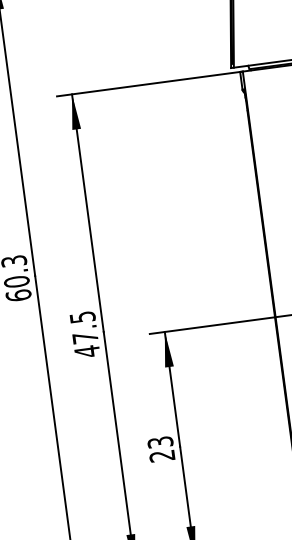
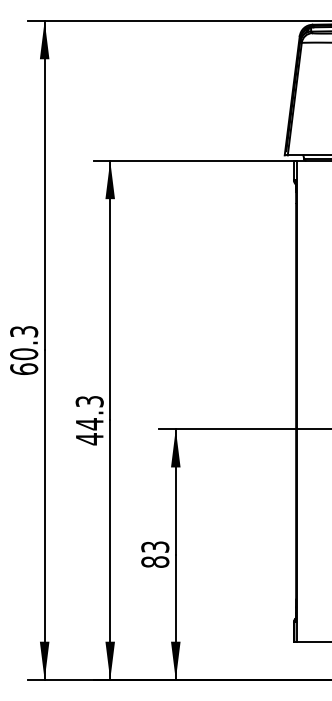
text: (83, 328) -> (89, 413), 47.5 -> 44.3
text: (162, 455) -> (155, 561), 23 -> 83

